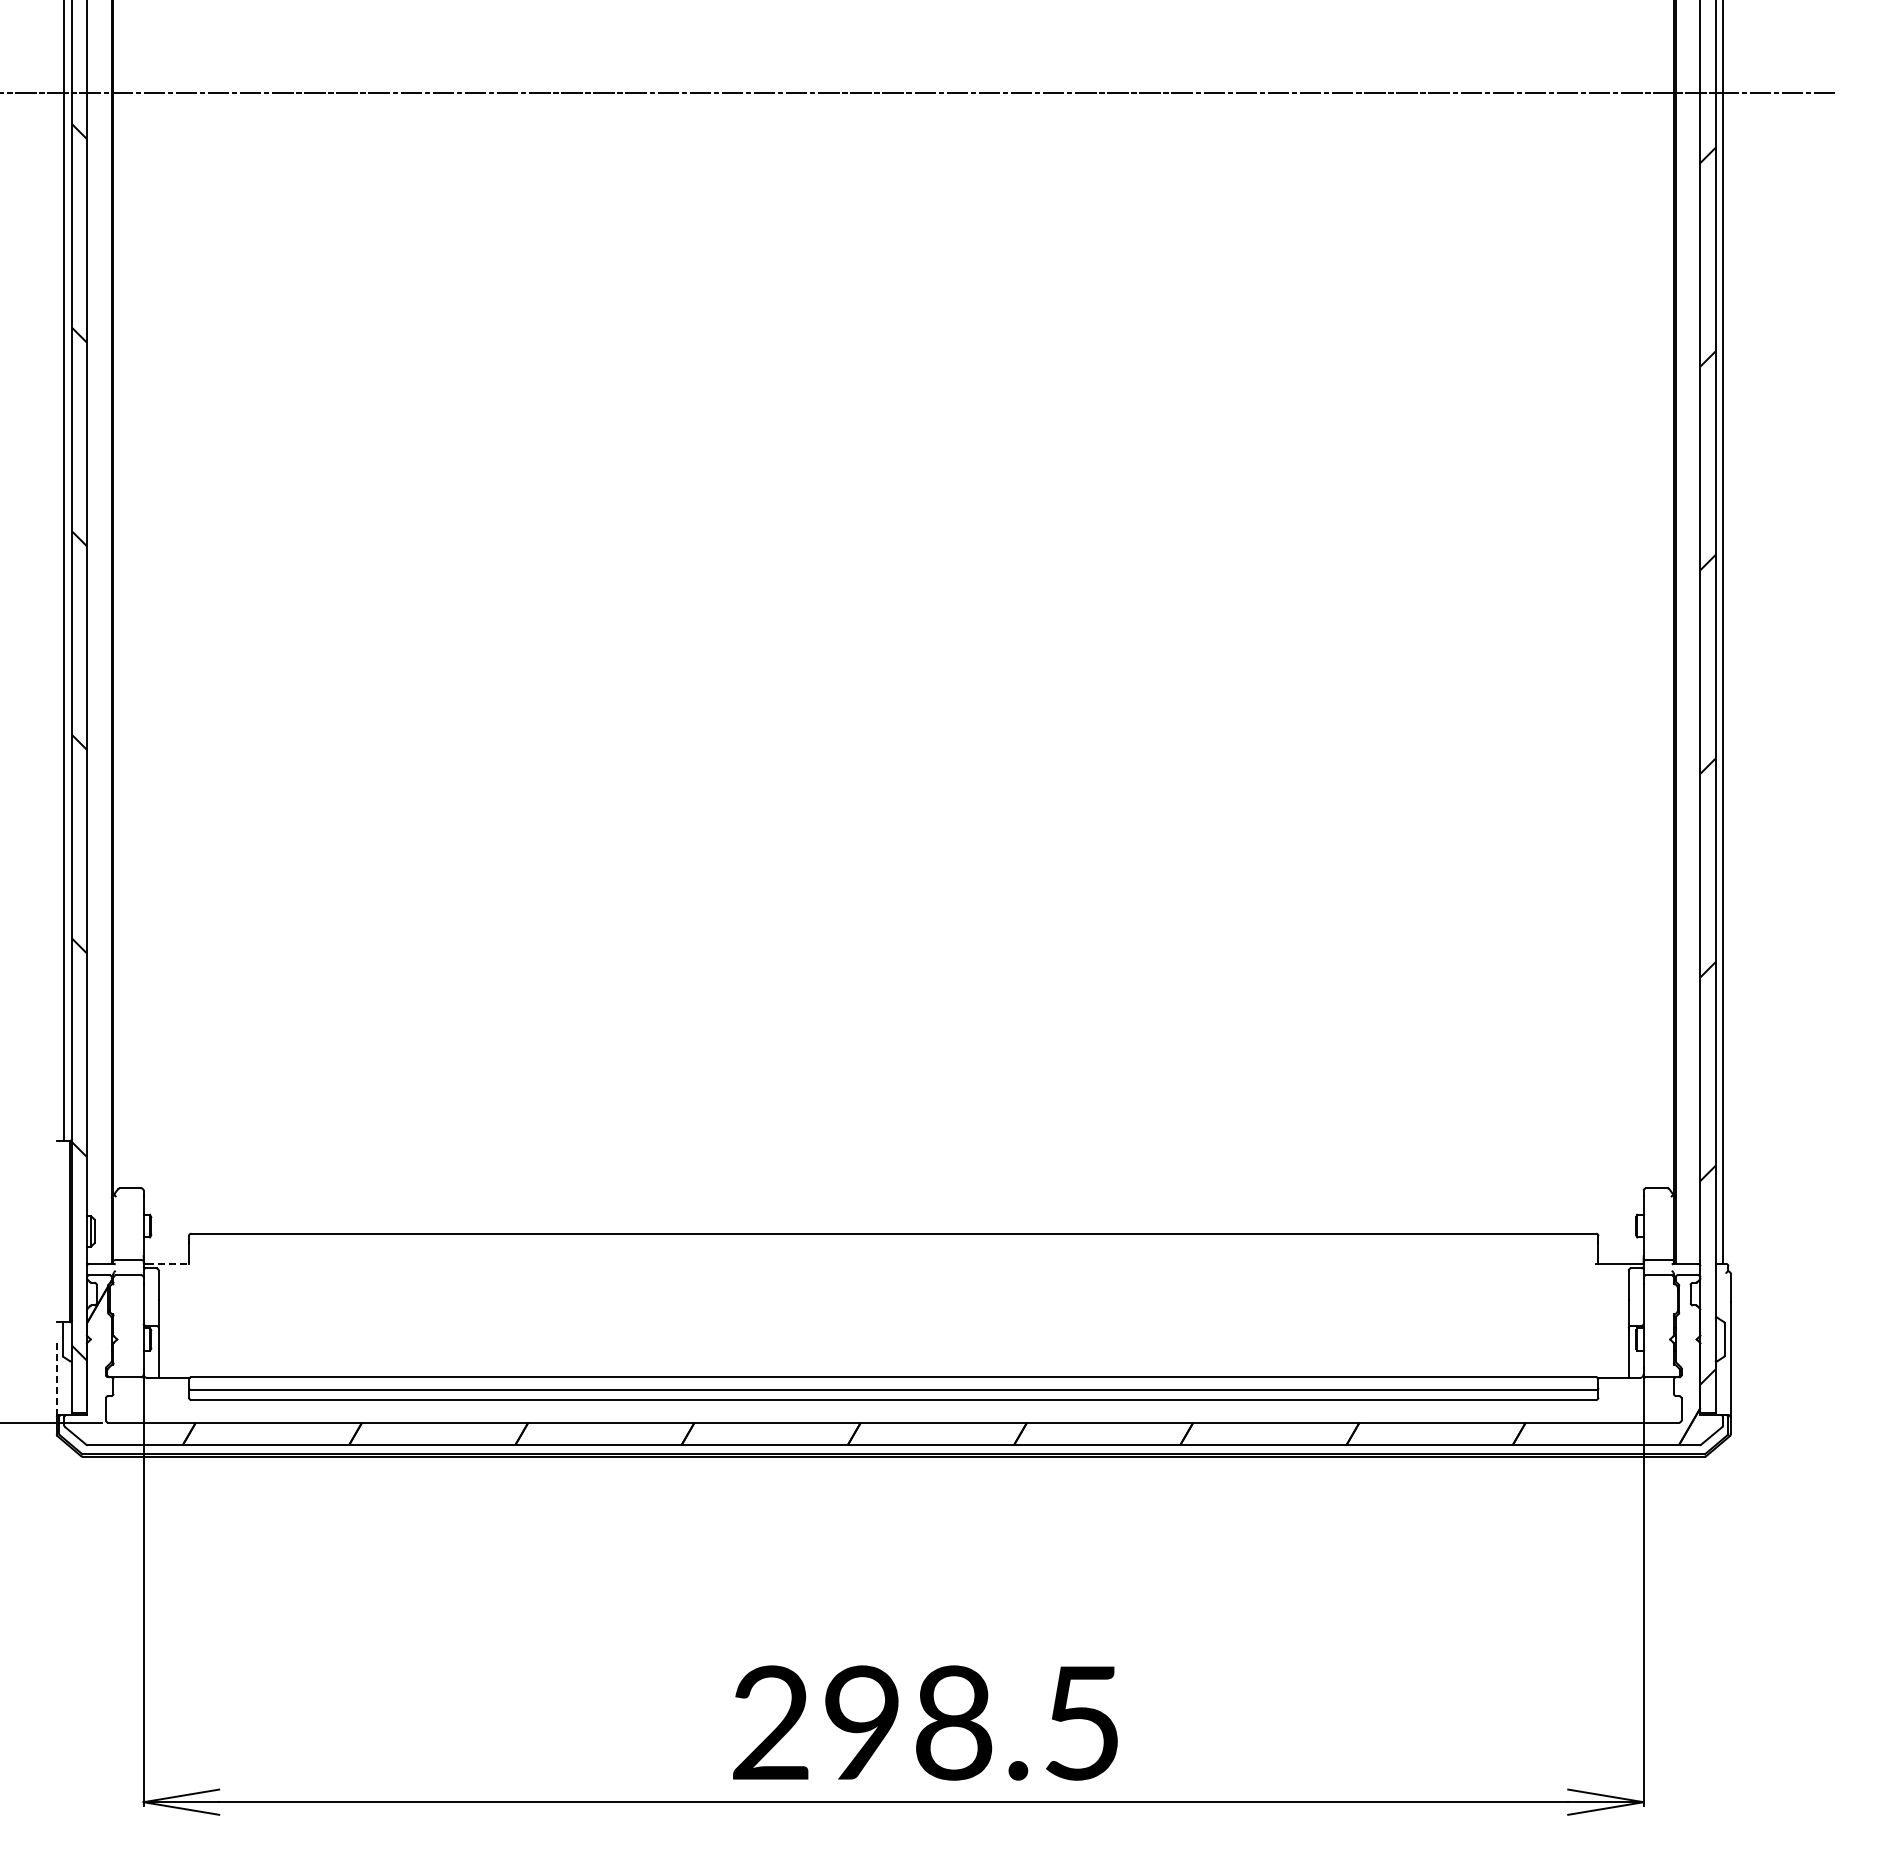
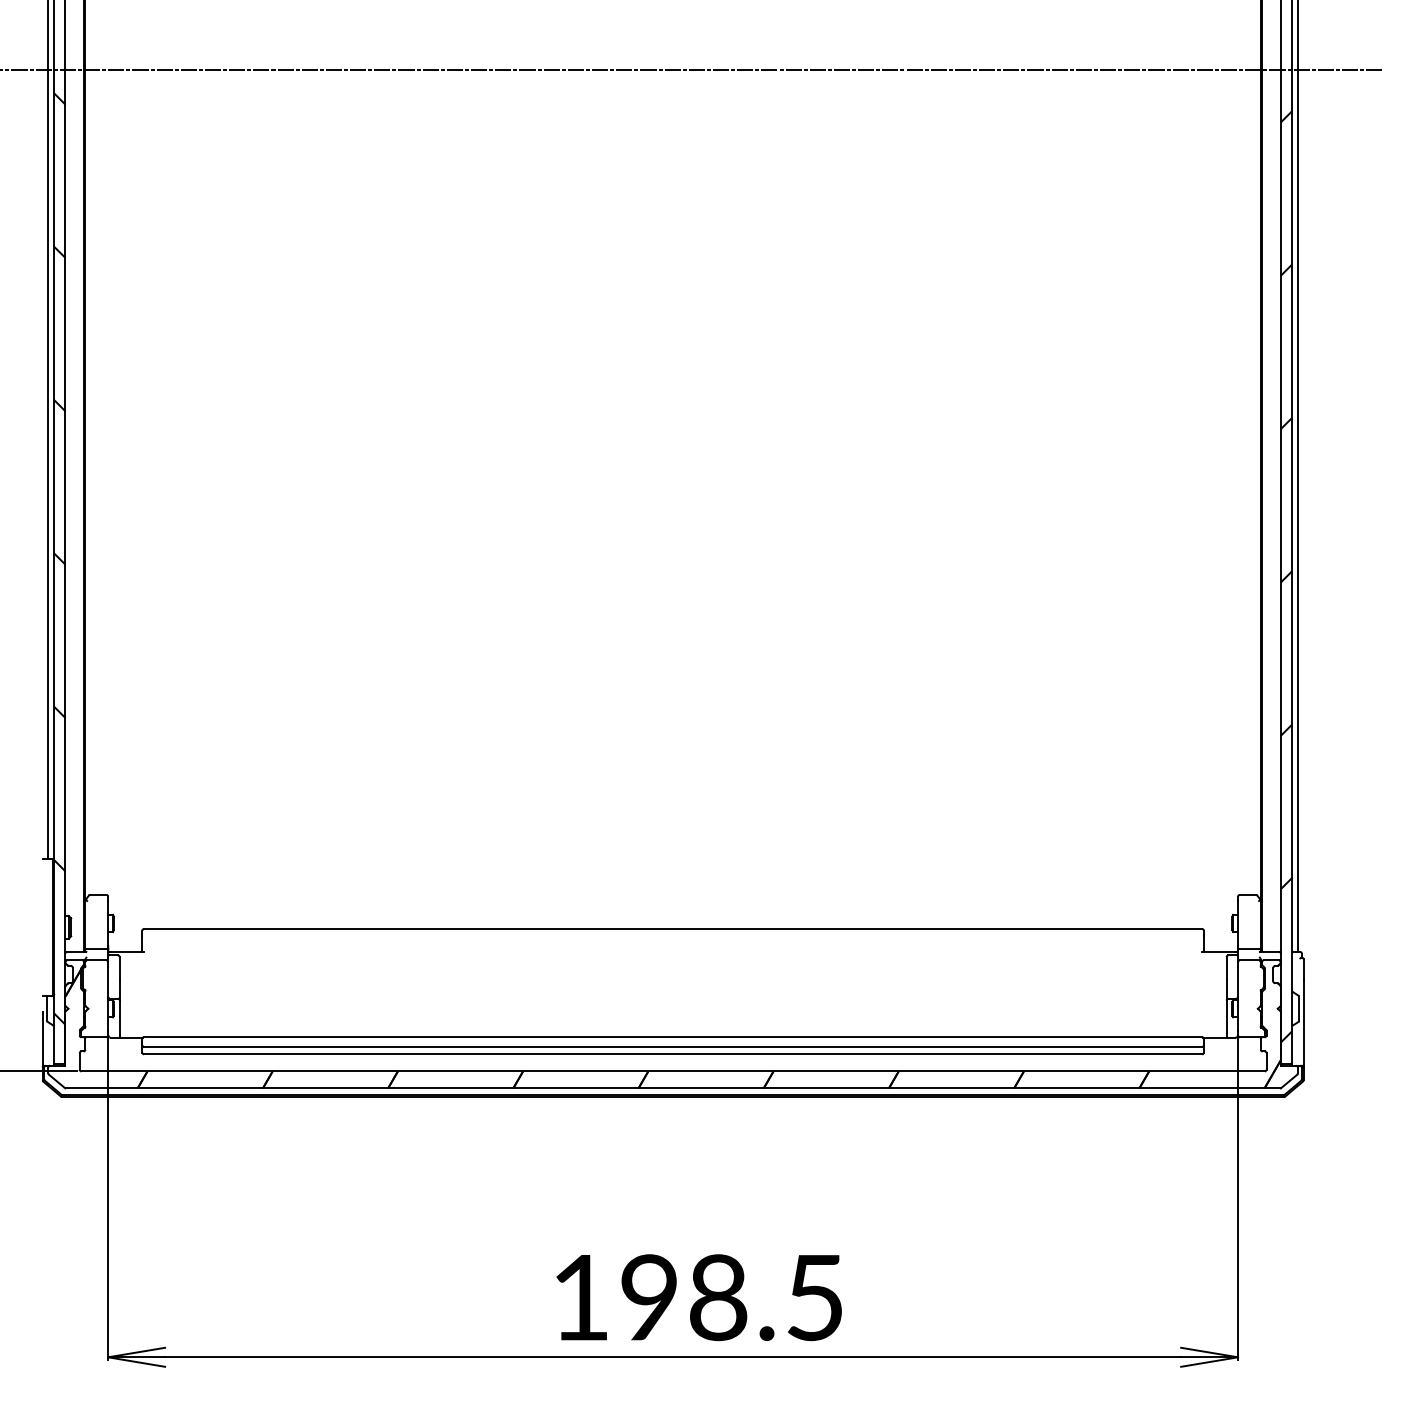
line: (169, 1263) -> (127, 951), dashed -> solid
line: (56, 1380) -> (42, 1039), dashed -> solid
text: (770, 1722) -> (580, 1297), 298.5 -> 198.5

